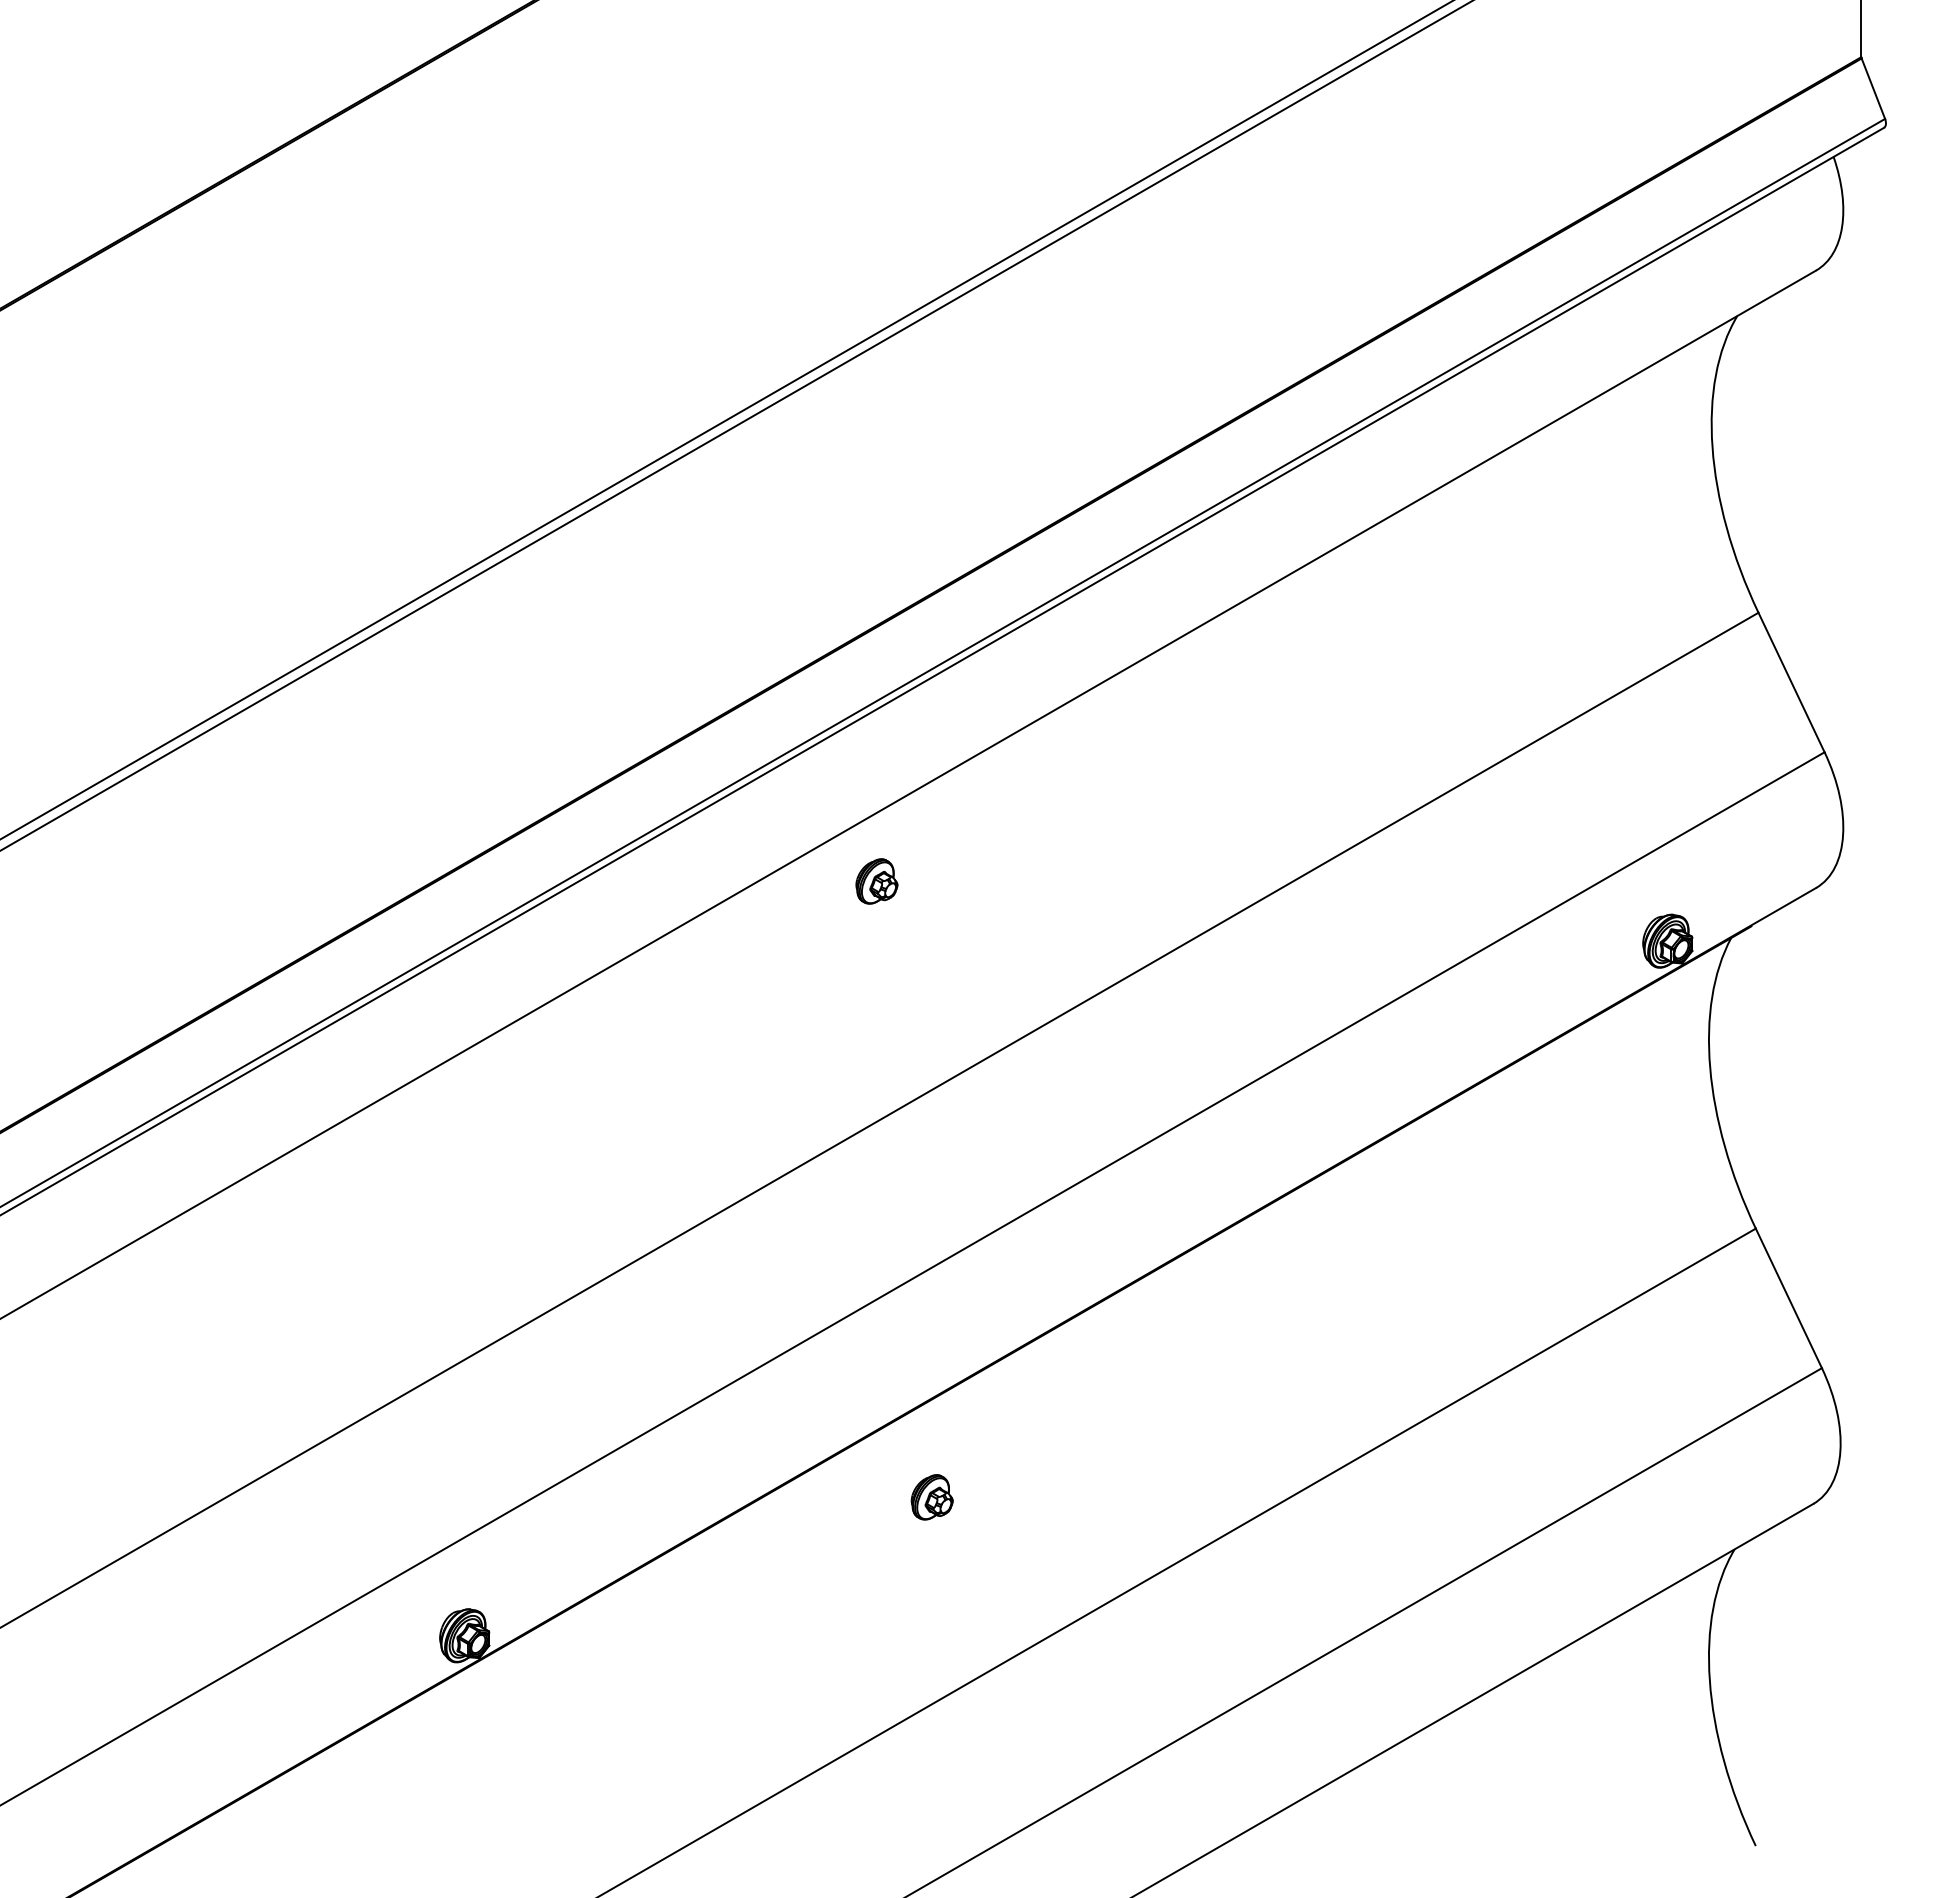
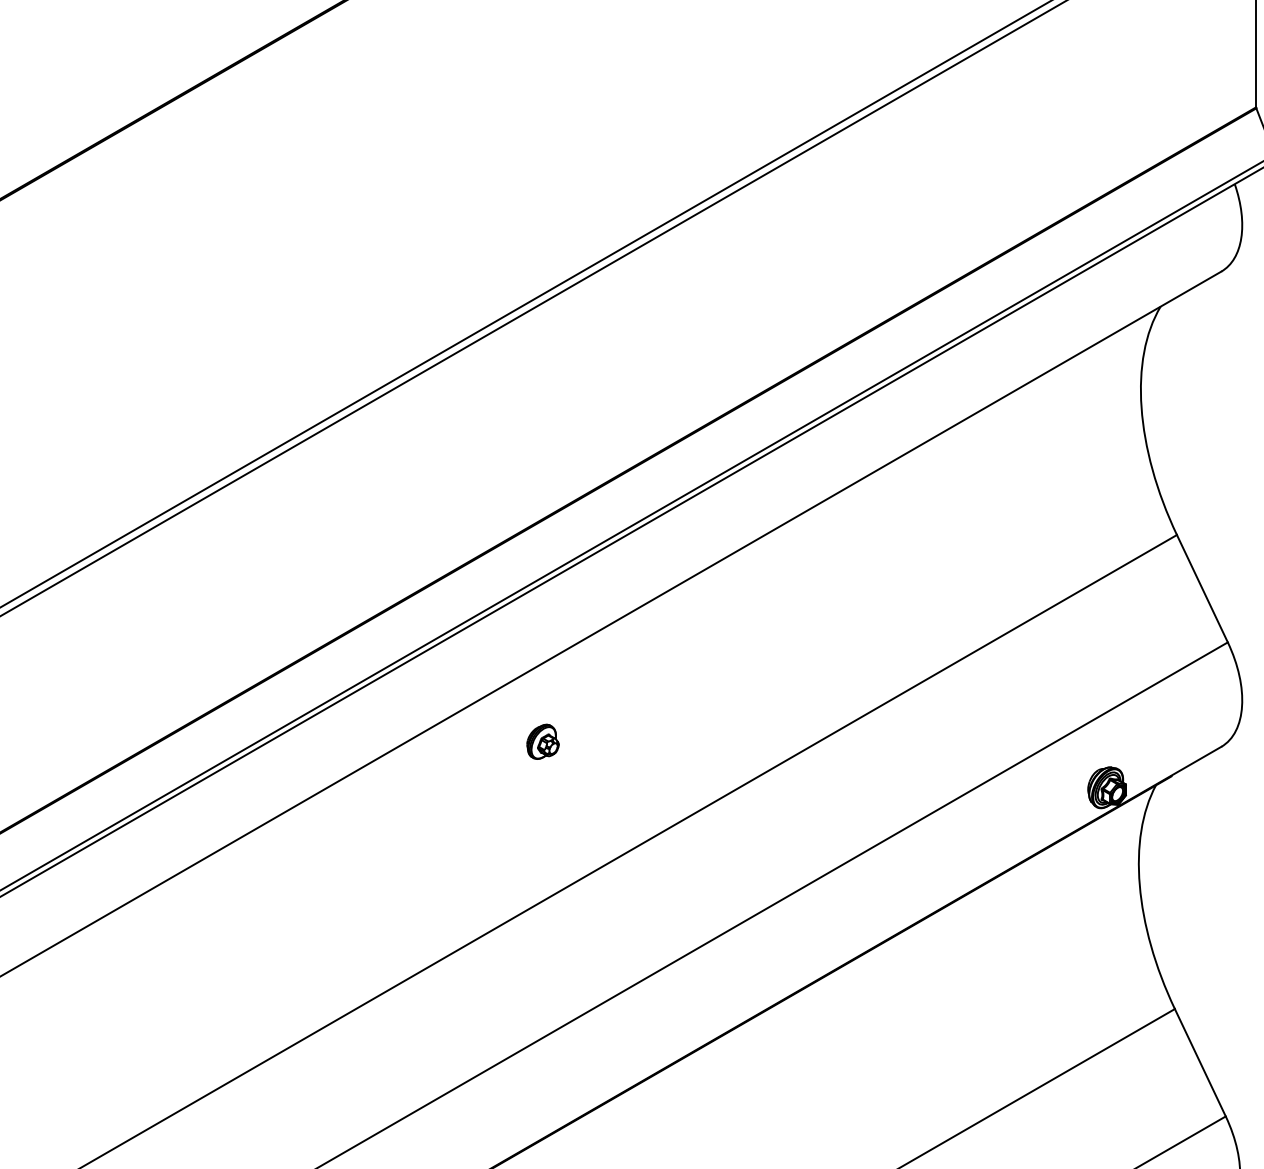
part: (876, 881) -> (542, 741), moved

